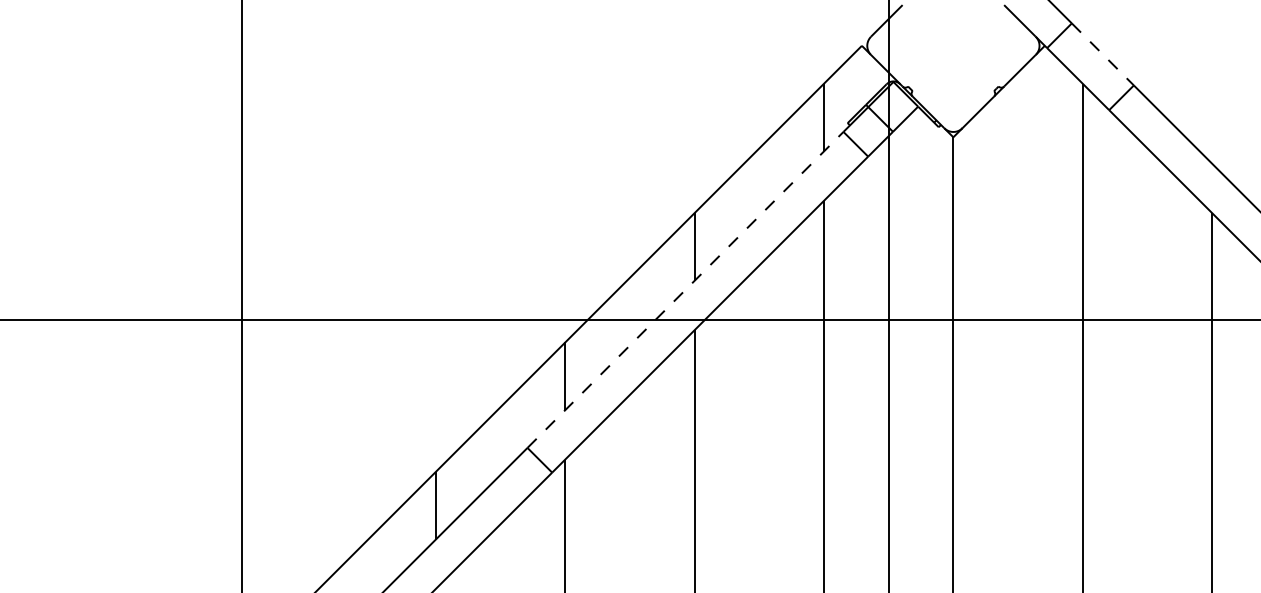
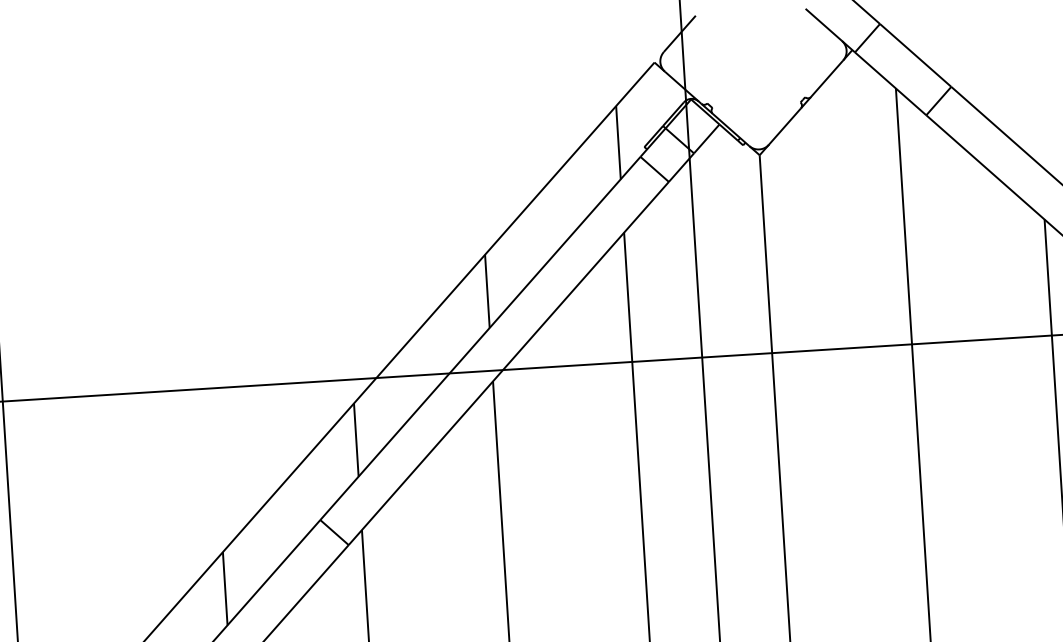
line: (1102, 54) -> (915, 55), dashed -> solid
line: (685, 289) -> (480, 338), dashed -> solid

